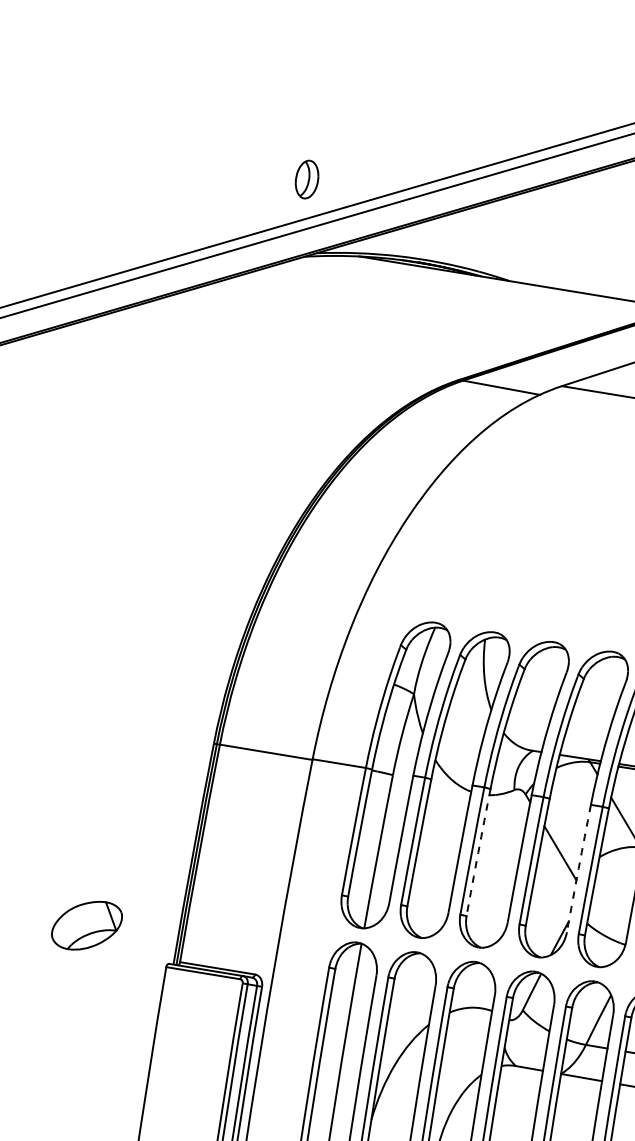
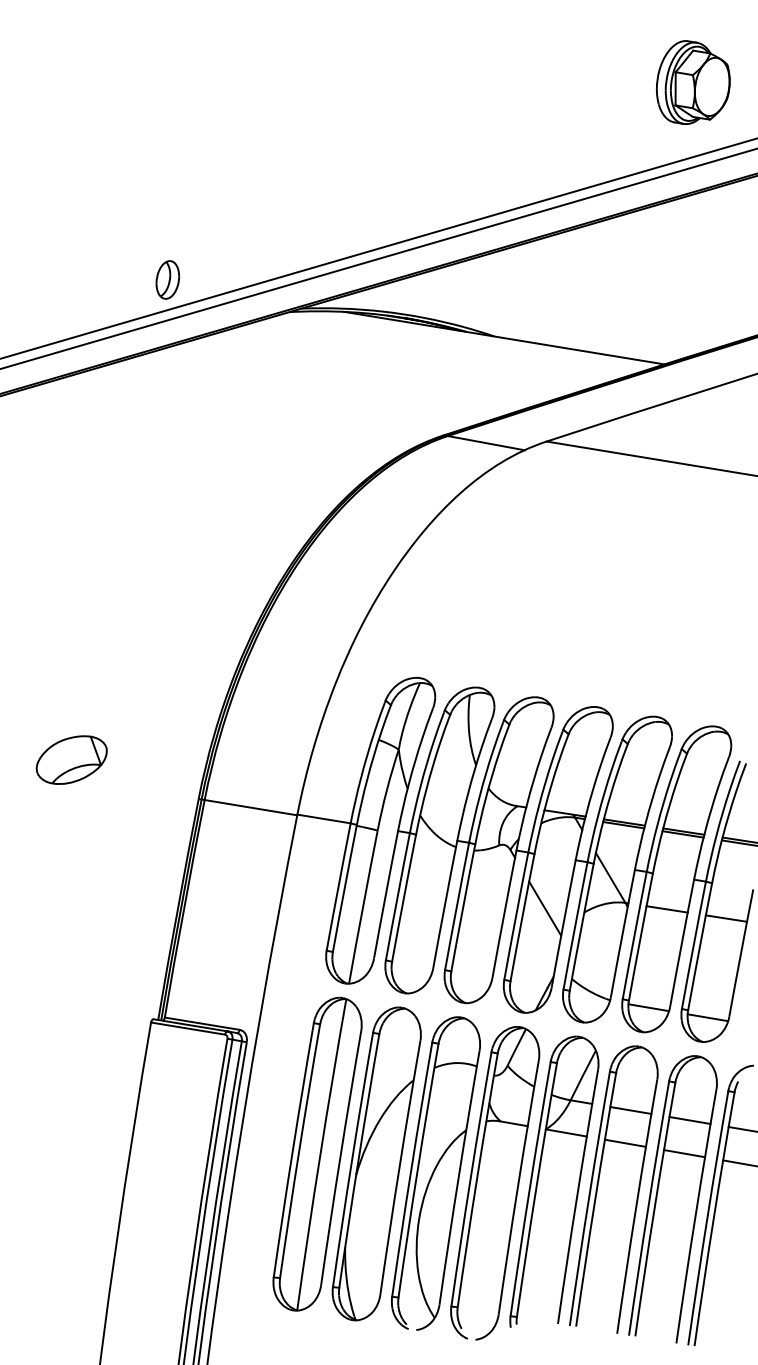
part: (306, 179) -> (167, 279), moved
arc: (478, 852) -> (463, 907), dashed -> solid
arc: (578, 868) -> (563, 923), dashed -> solid
part: (86, 925) -> (71, 759), moved

